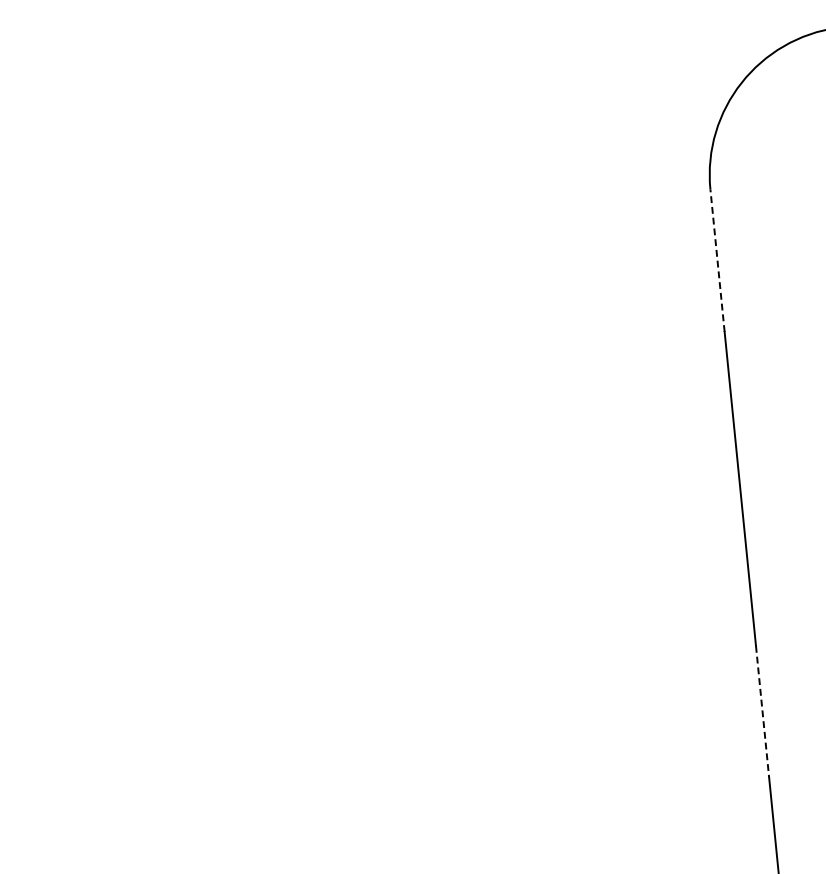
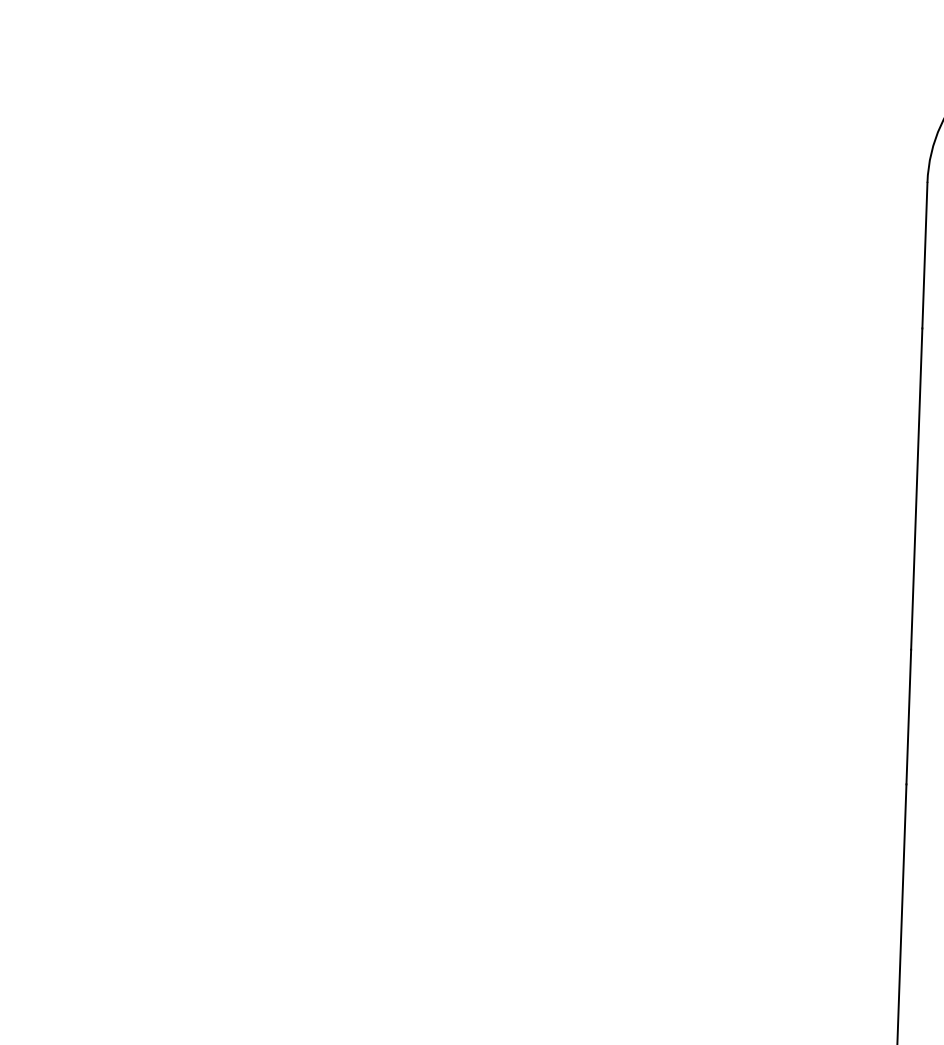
line: (717, 260) -> (924, 255), dashed -> solid
line: (762, 712) -> (908, 717), dashed -> solid

